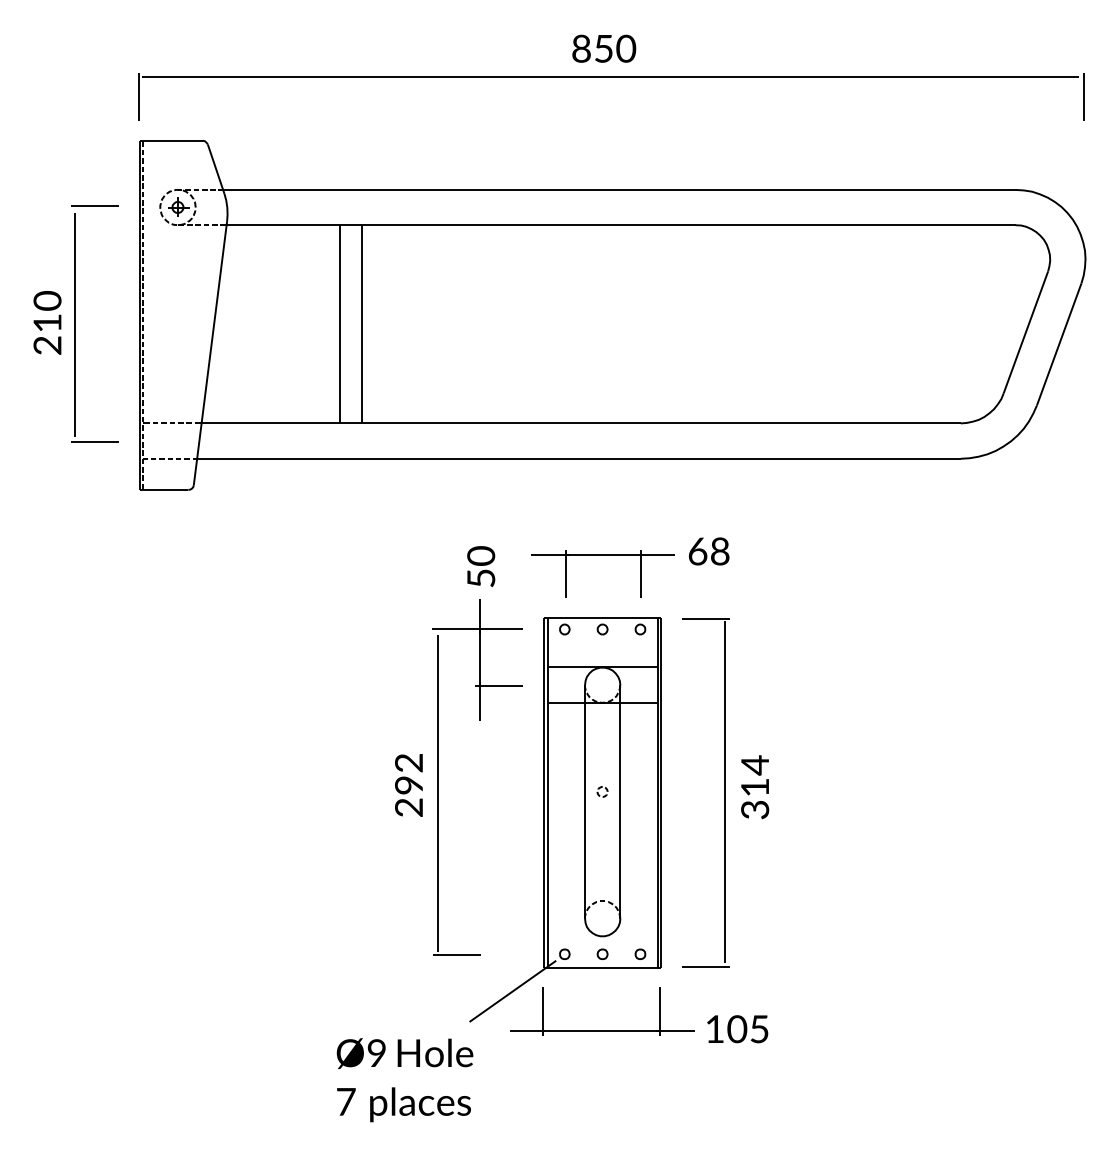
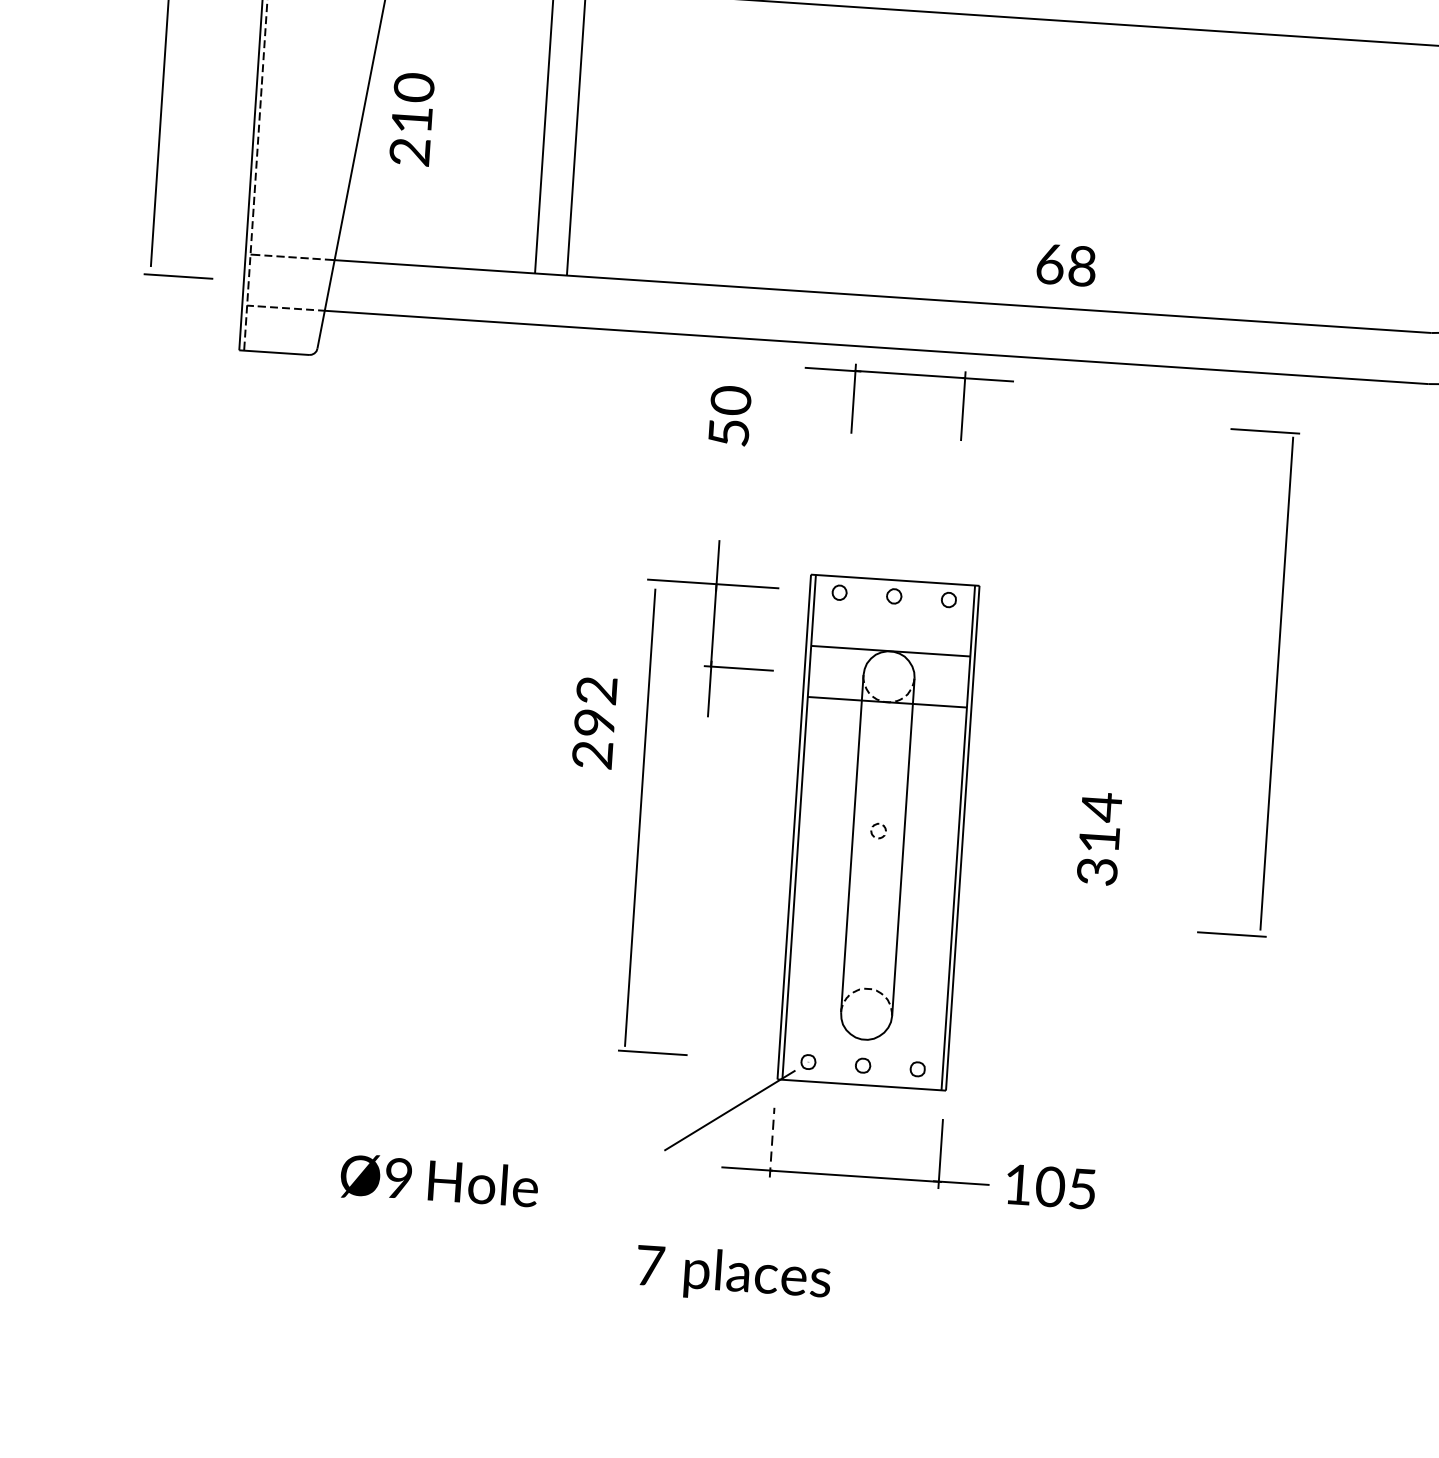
text: (47, 322) -> (412, 118), moved
text: (709, 551) -> (1067, 265), moved
part: (602, 555) -> (908, 375), moved
text: (481, 566) -> (730, 415), moved
text: (408, 785) -> (593, 723), moved
part: (724, 792) -> (1275, 684), moved
line: (543, 1011) -> (772, 1142), solid -> dashed
text: (404, 1053) -> (438, 1181), moved
text: (403, 1104) -> (732, 1275), moved

